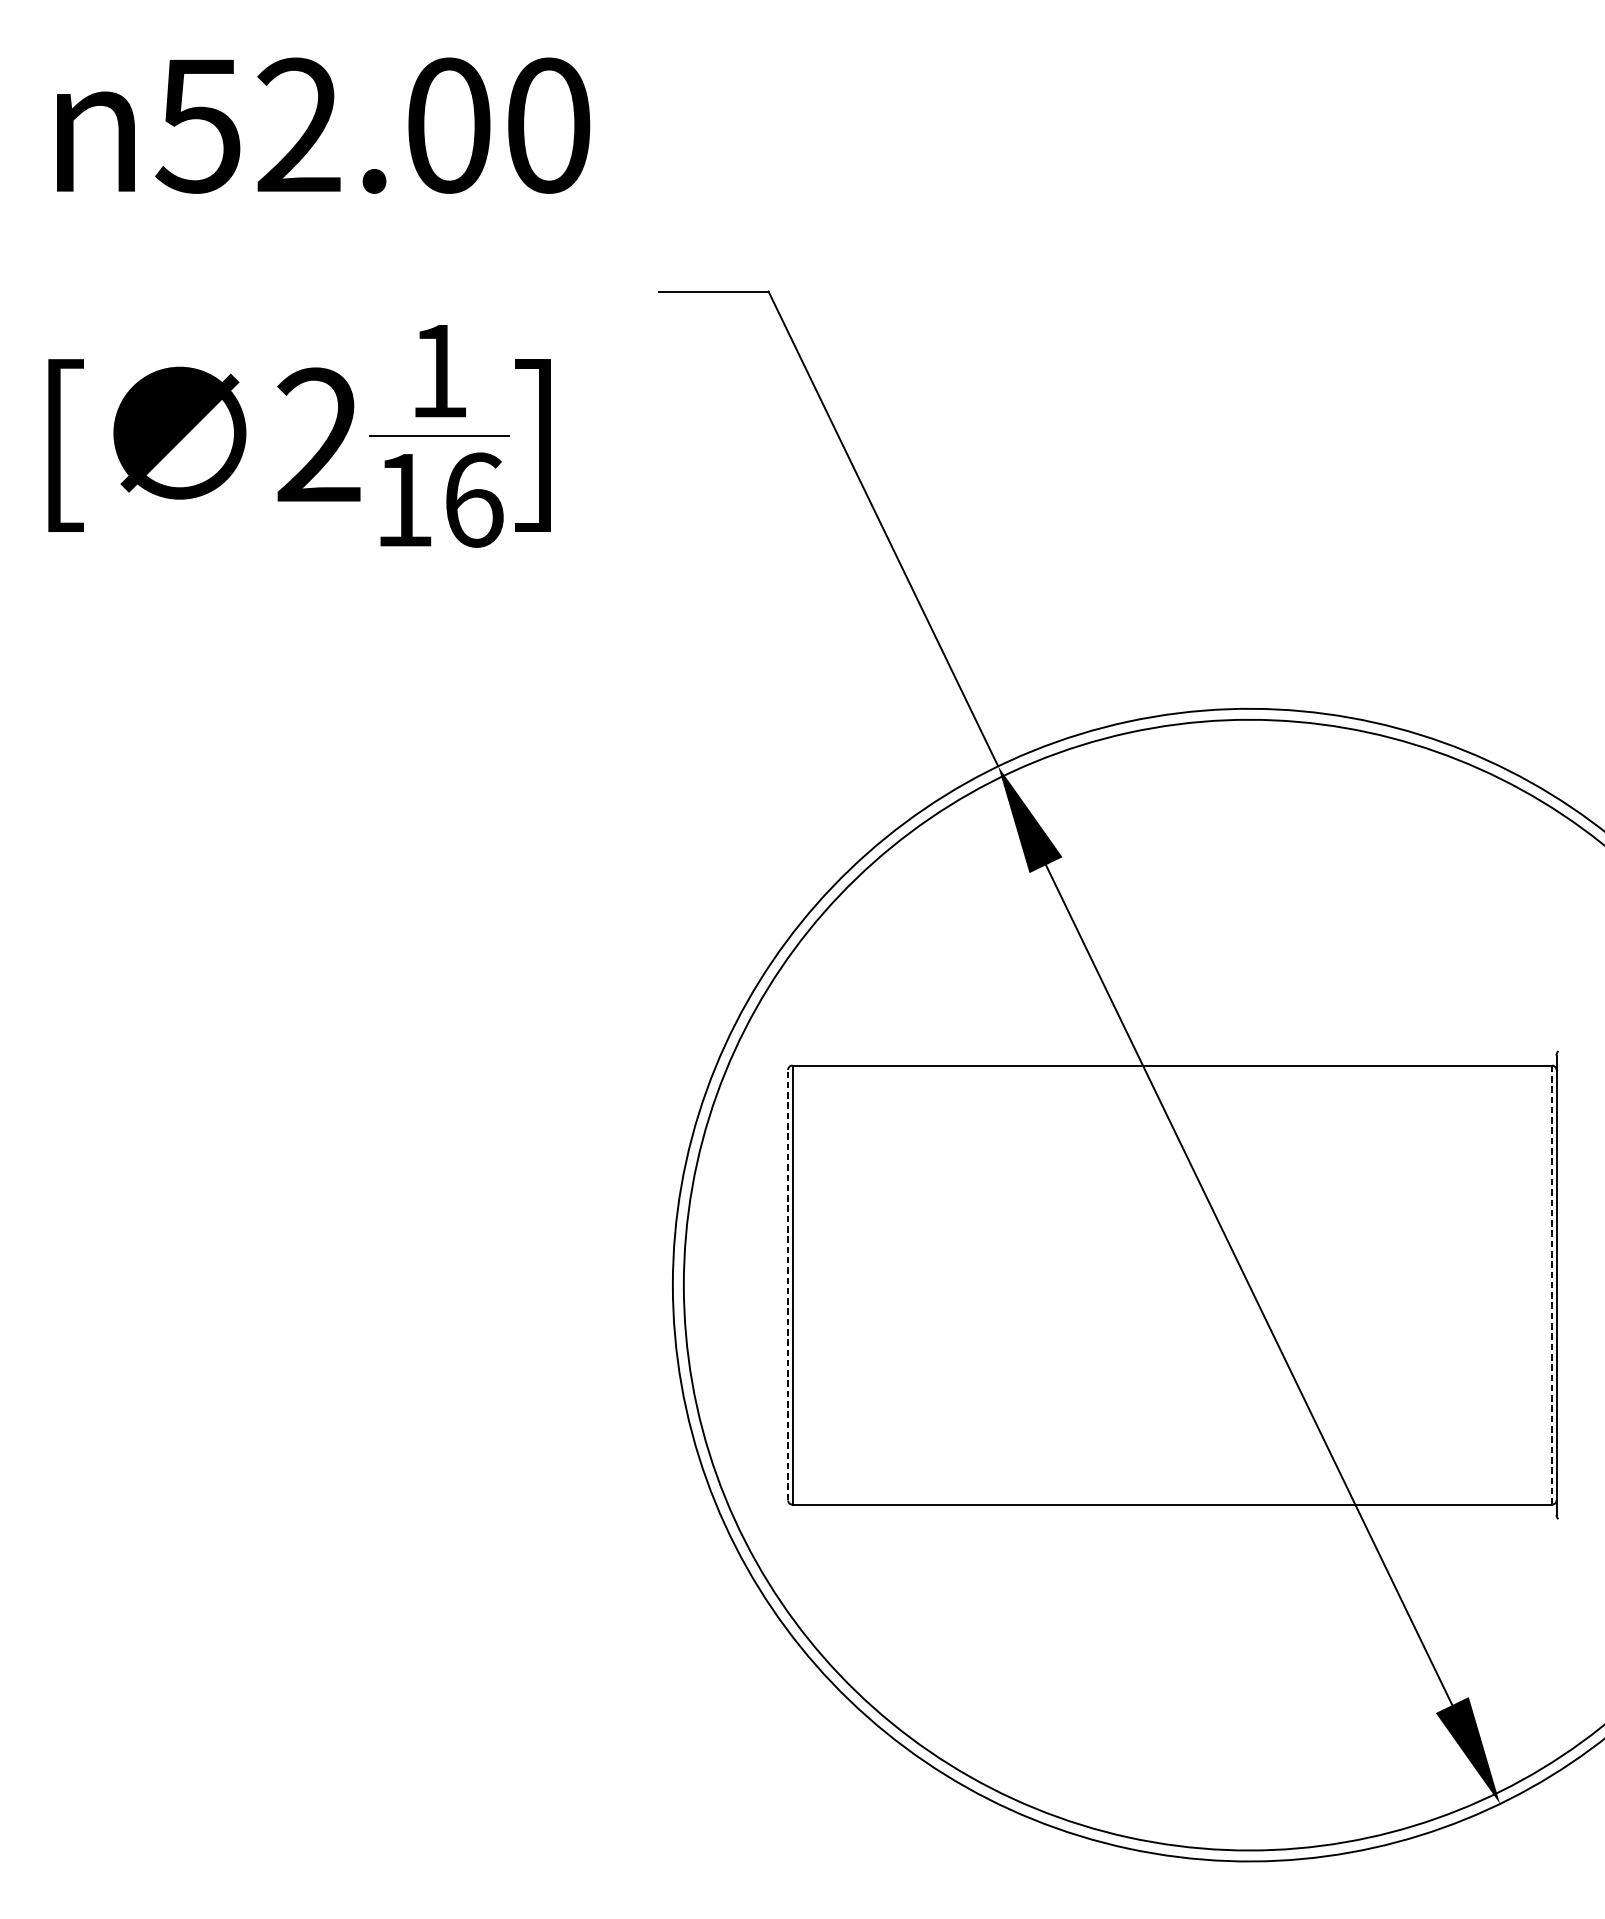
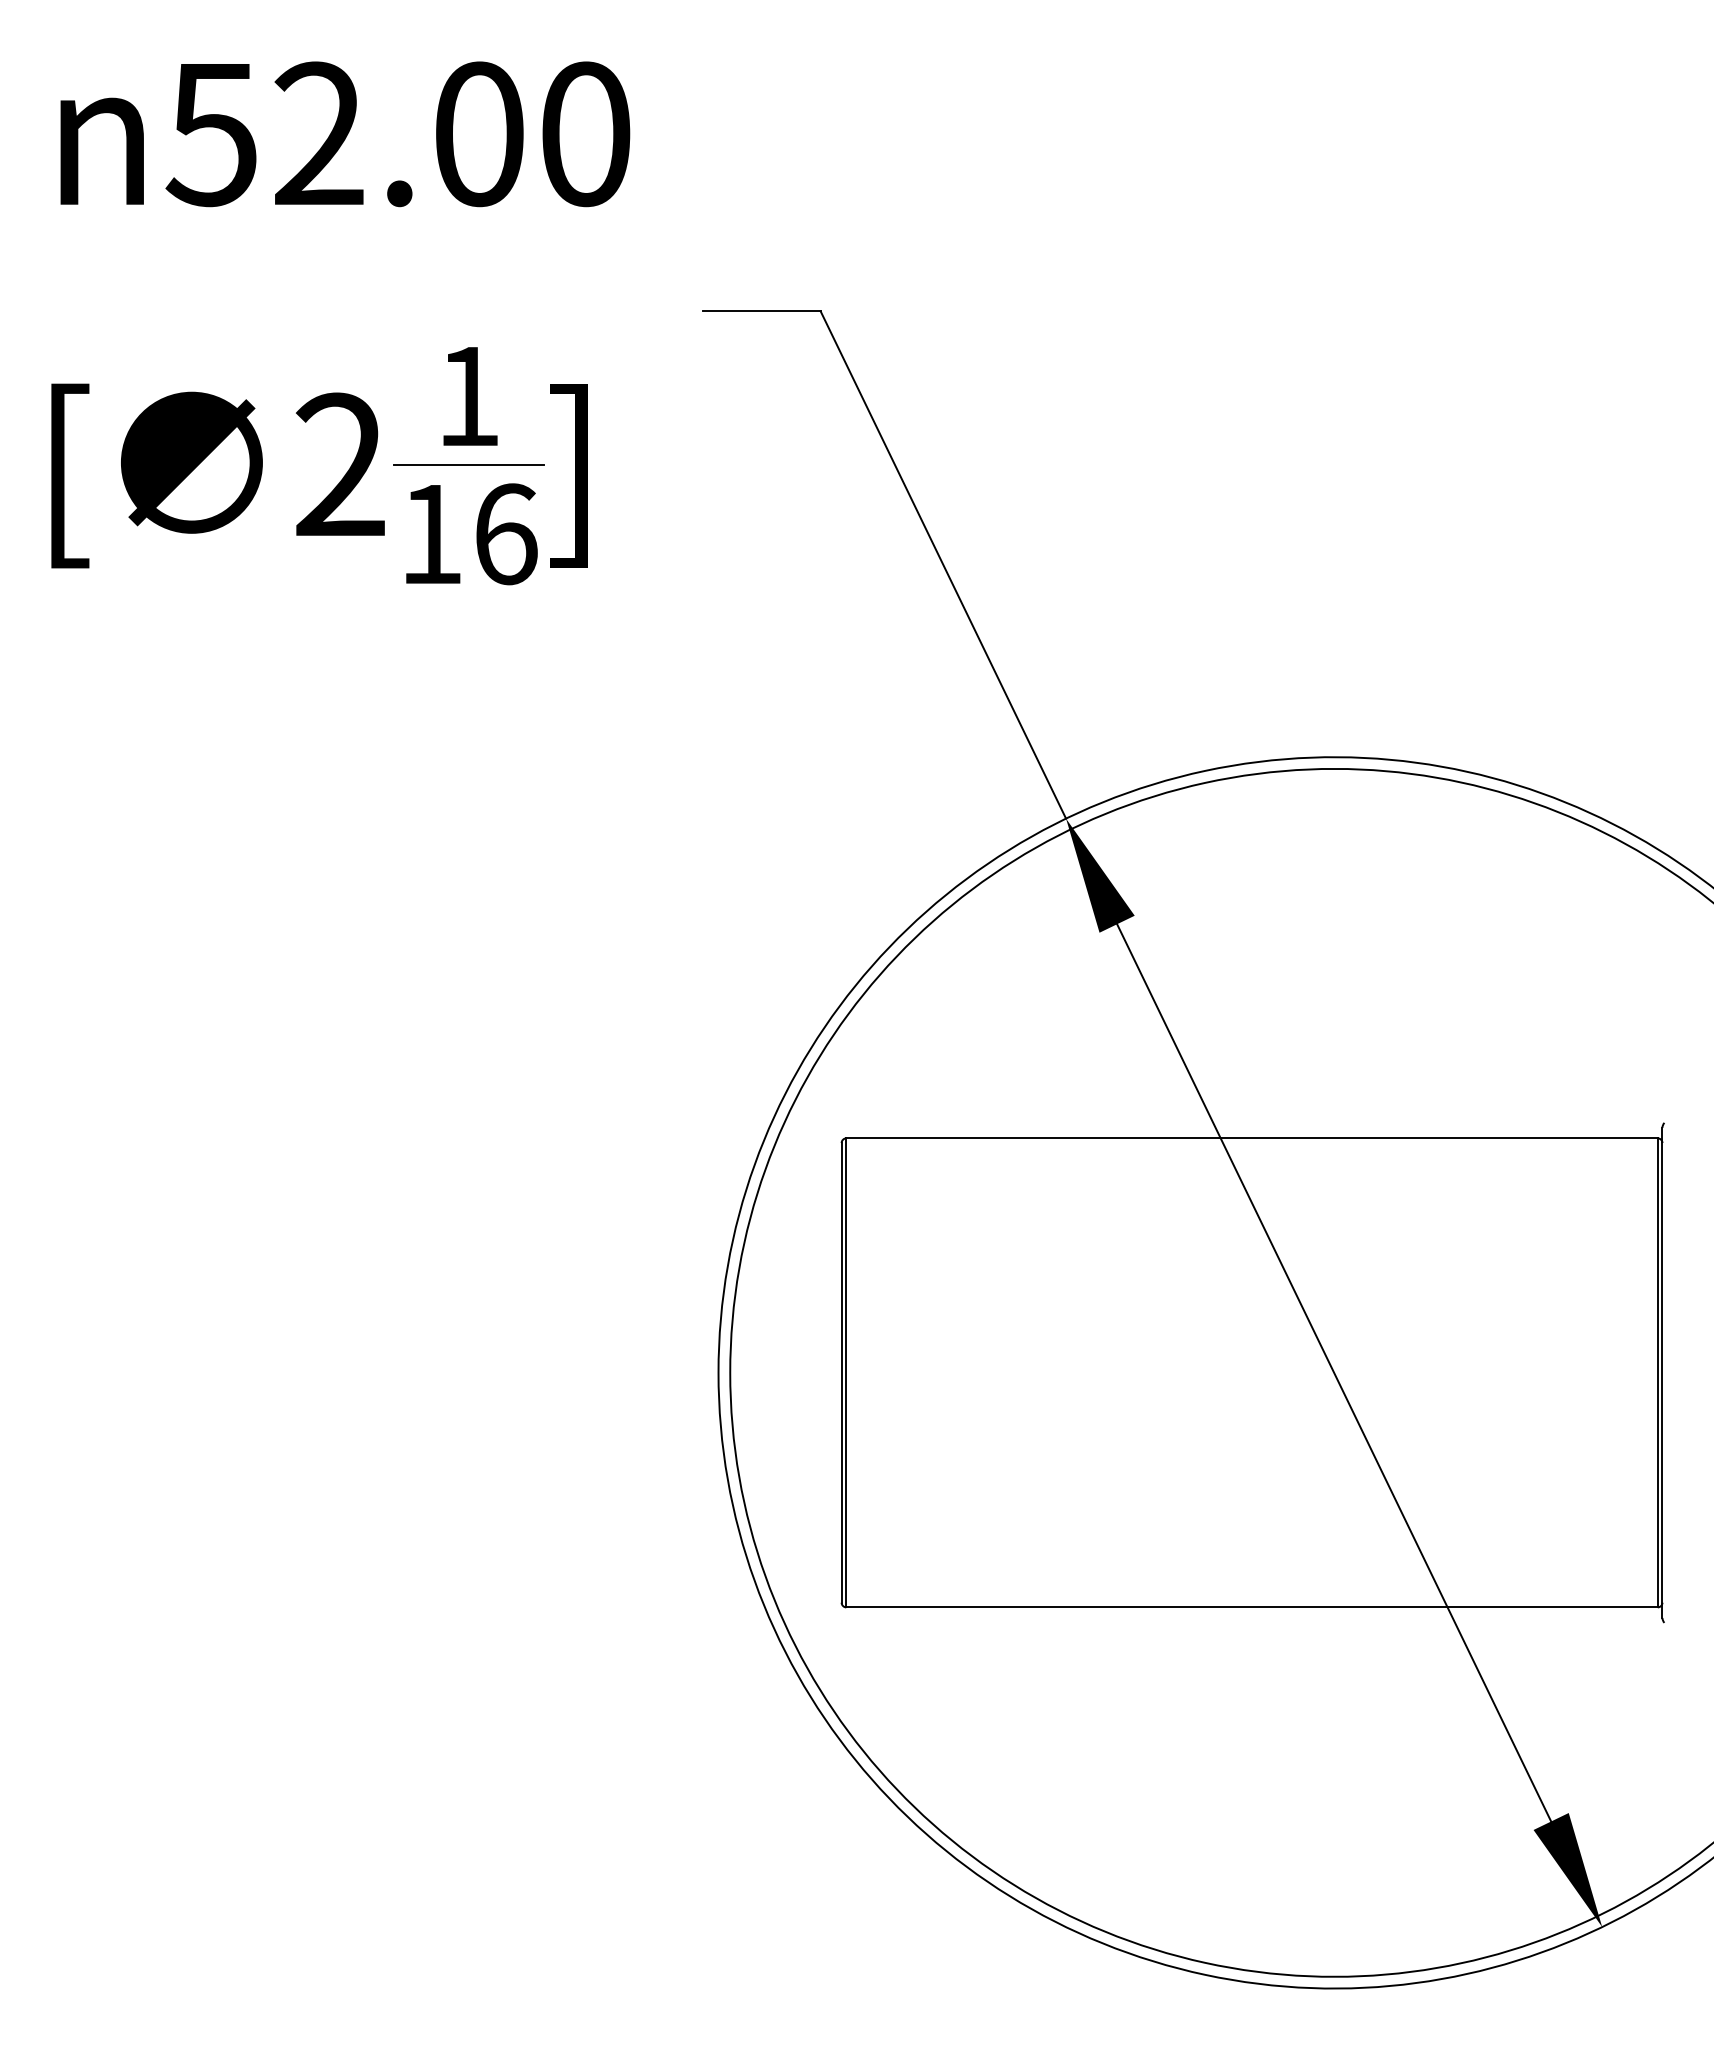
line: (787, 1284) -> (841, 1372), dashed -> solid
line: (1551, 1284) -> (1657, 1372), dashed -> solid

